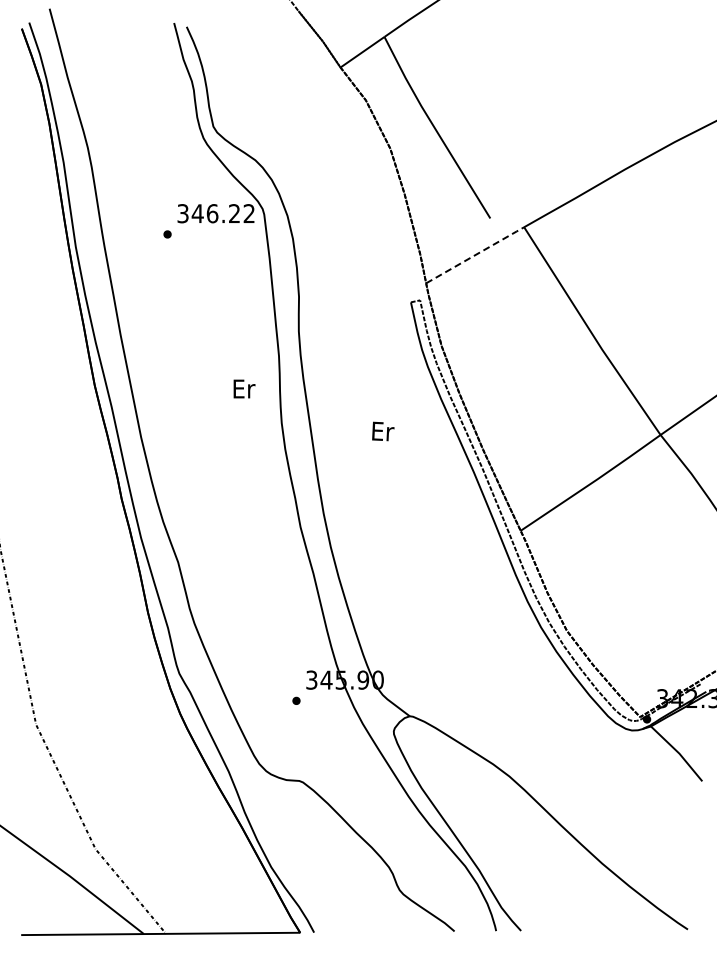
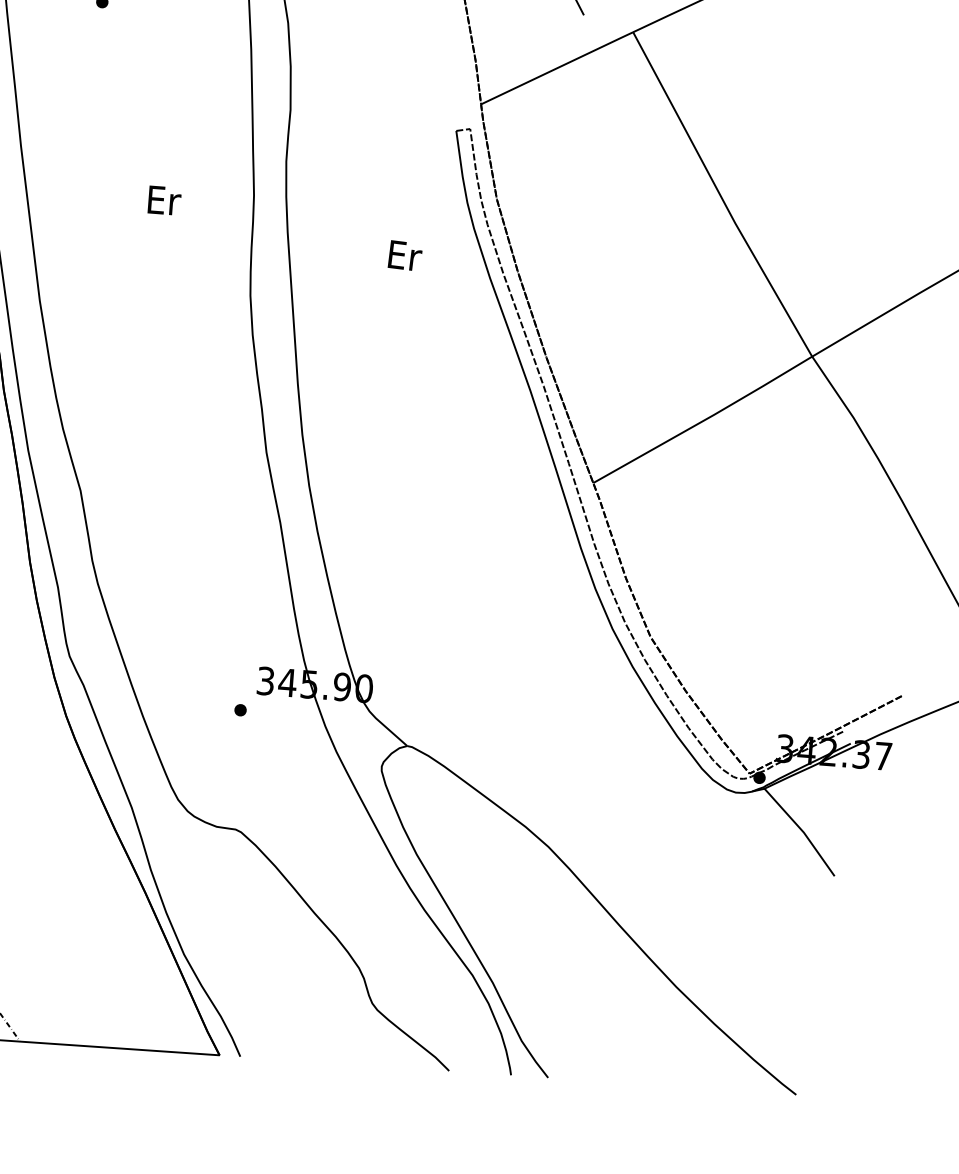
line: (475, 254) -> (557, 67), dashed -> solid
text: (244, 388) -> (164, 199), moved
text: (383, 431) -> (405, 255), moved

